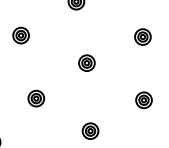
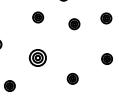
part: (21, 35) -> (38, 17), moved
part: (87, 63) -> (74, 24), moved
part: (35, 97) -> (37, 57), size x1.6

